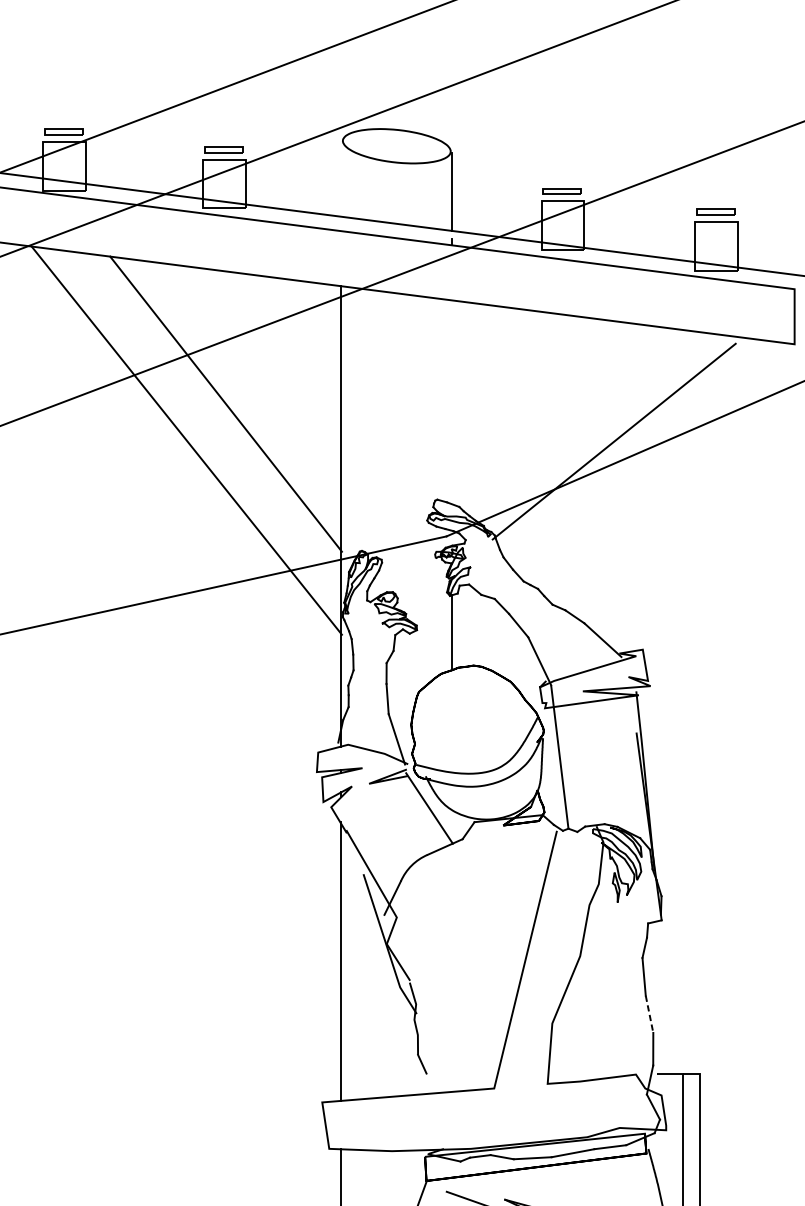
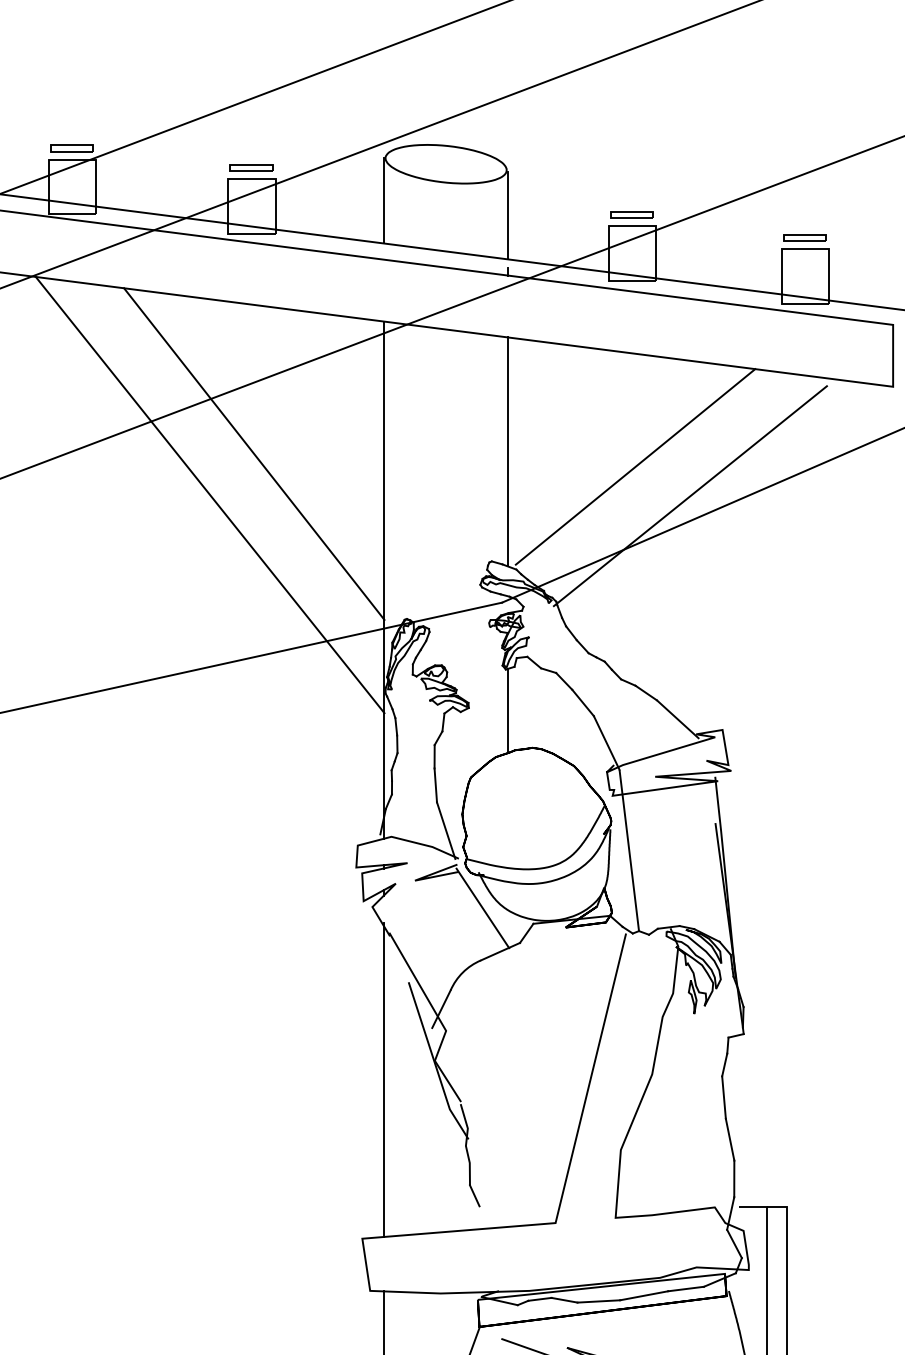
line: (341, 178) -> (383, 200), added
line: (451, 401) -> (507, 451), added
line: (565, 415) -> (635, 466), added
line: (649, 1015) -> (730, 1140), dashed -> solid

